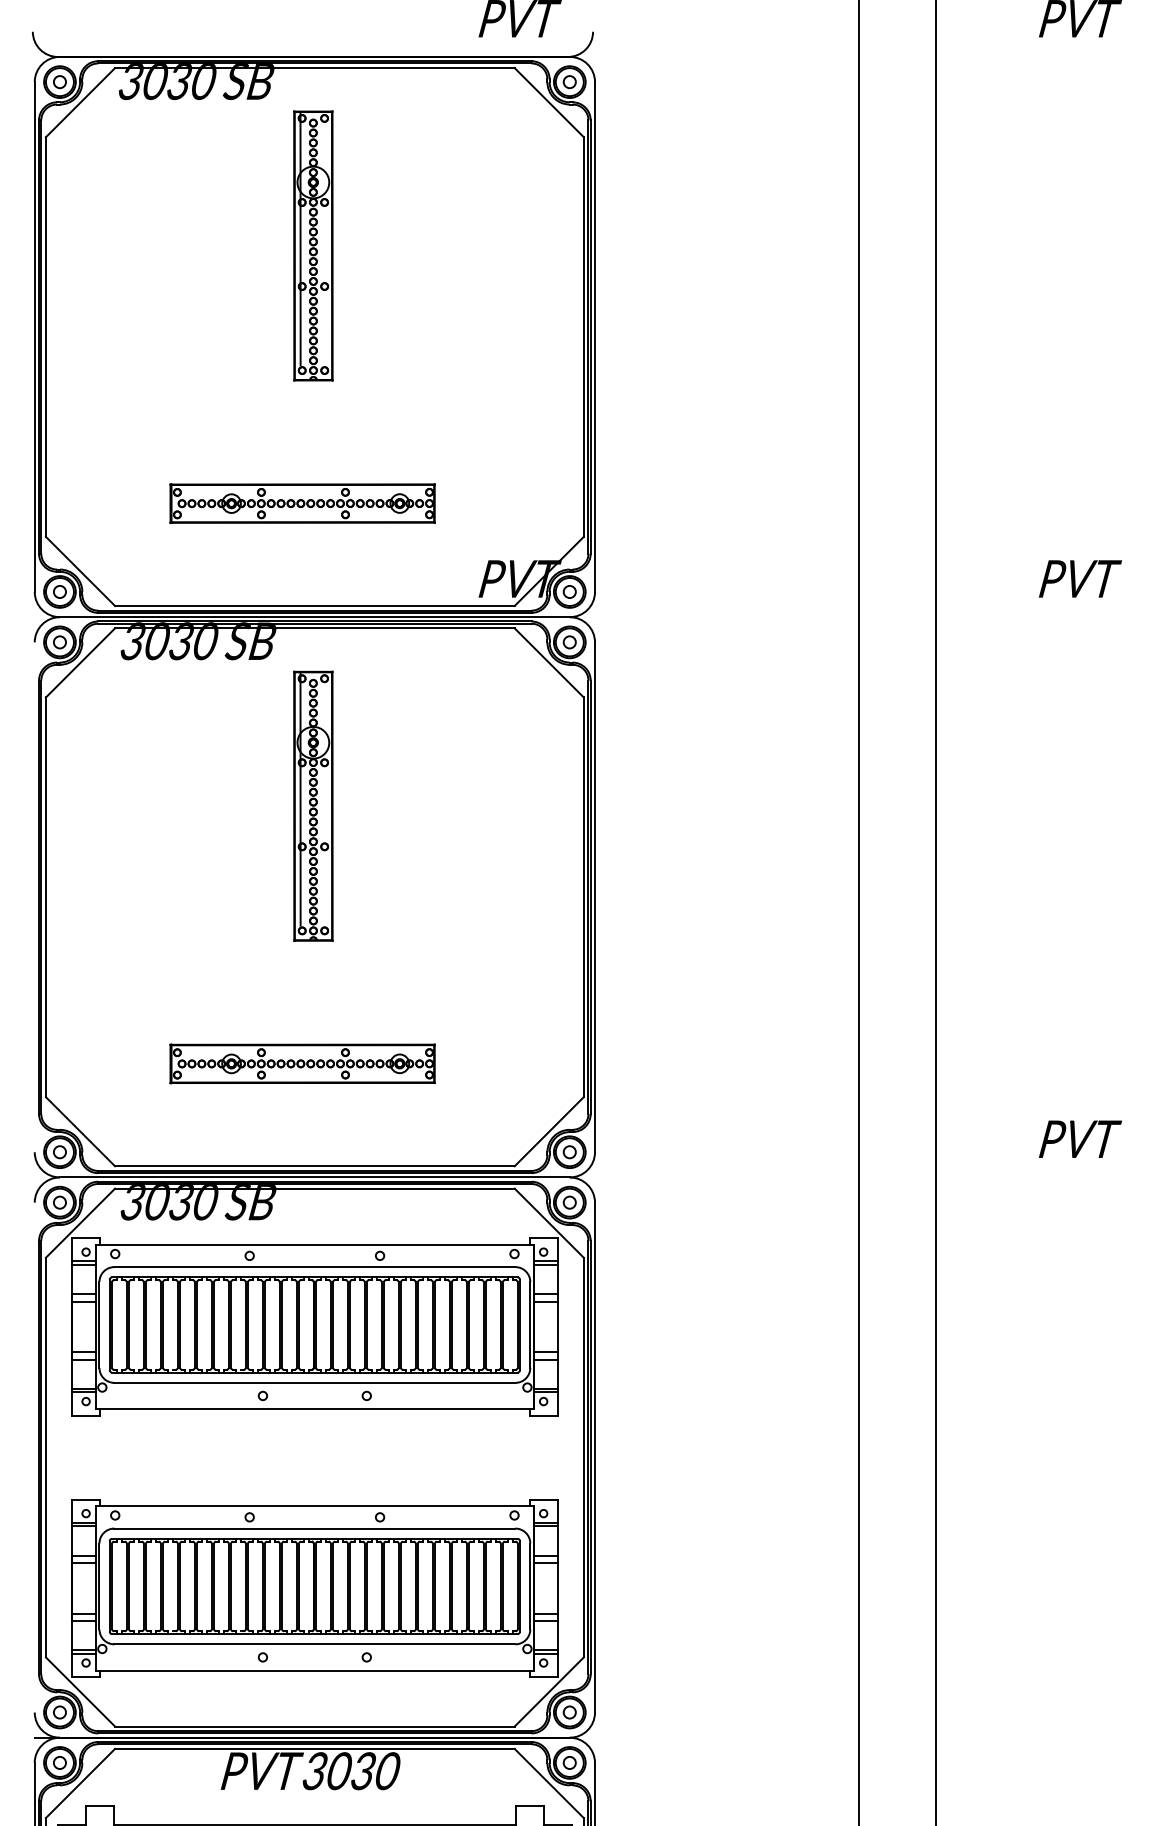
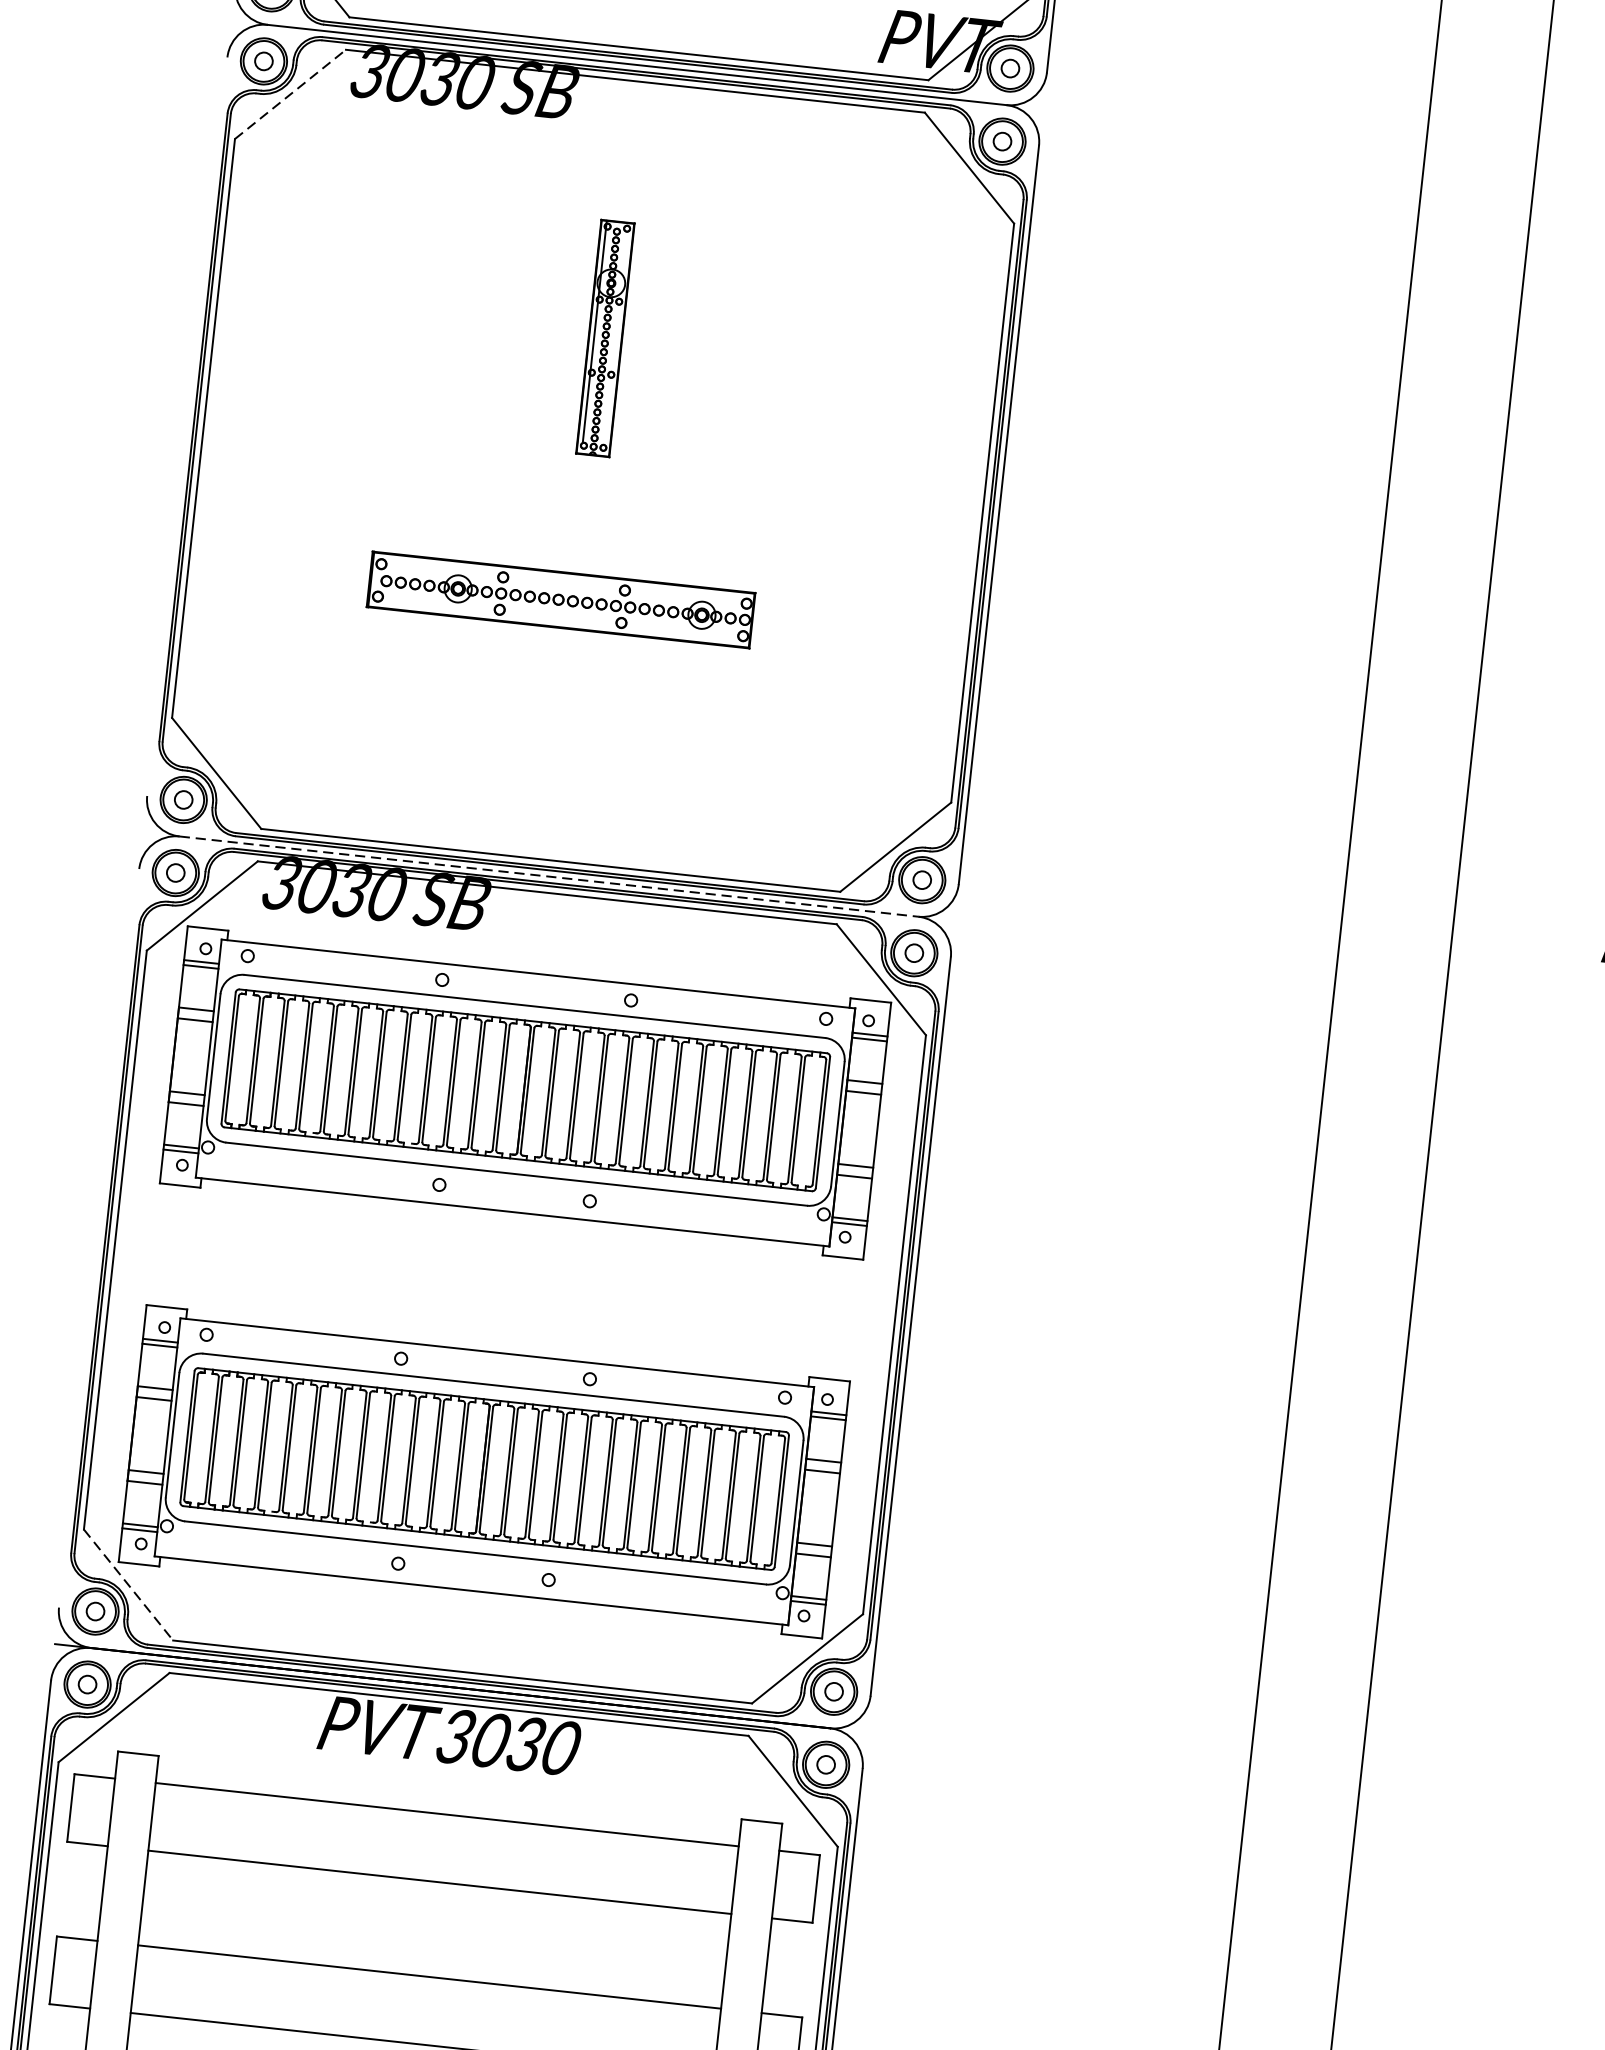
line: (80, 662) -> (290, 93), solid -> dashed
part: (313, 805) -> (605, 337), size x0.6
part: (302, 1063) -> (560, 599), moved
line: (314, 1177) -> (548, 876), solid -> dashed
line: (80, 1691) -> (128, 1584), solid -> dashed

